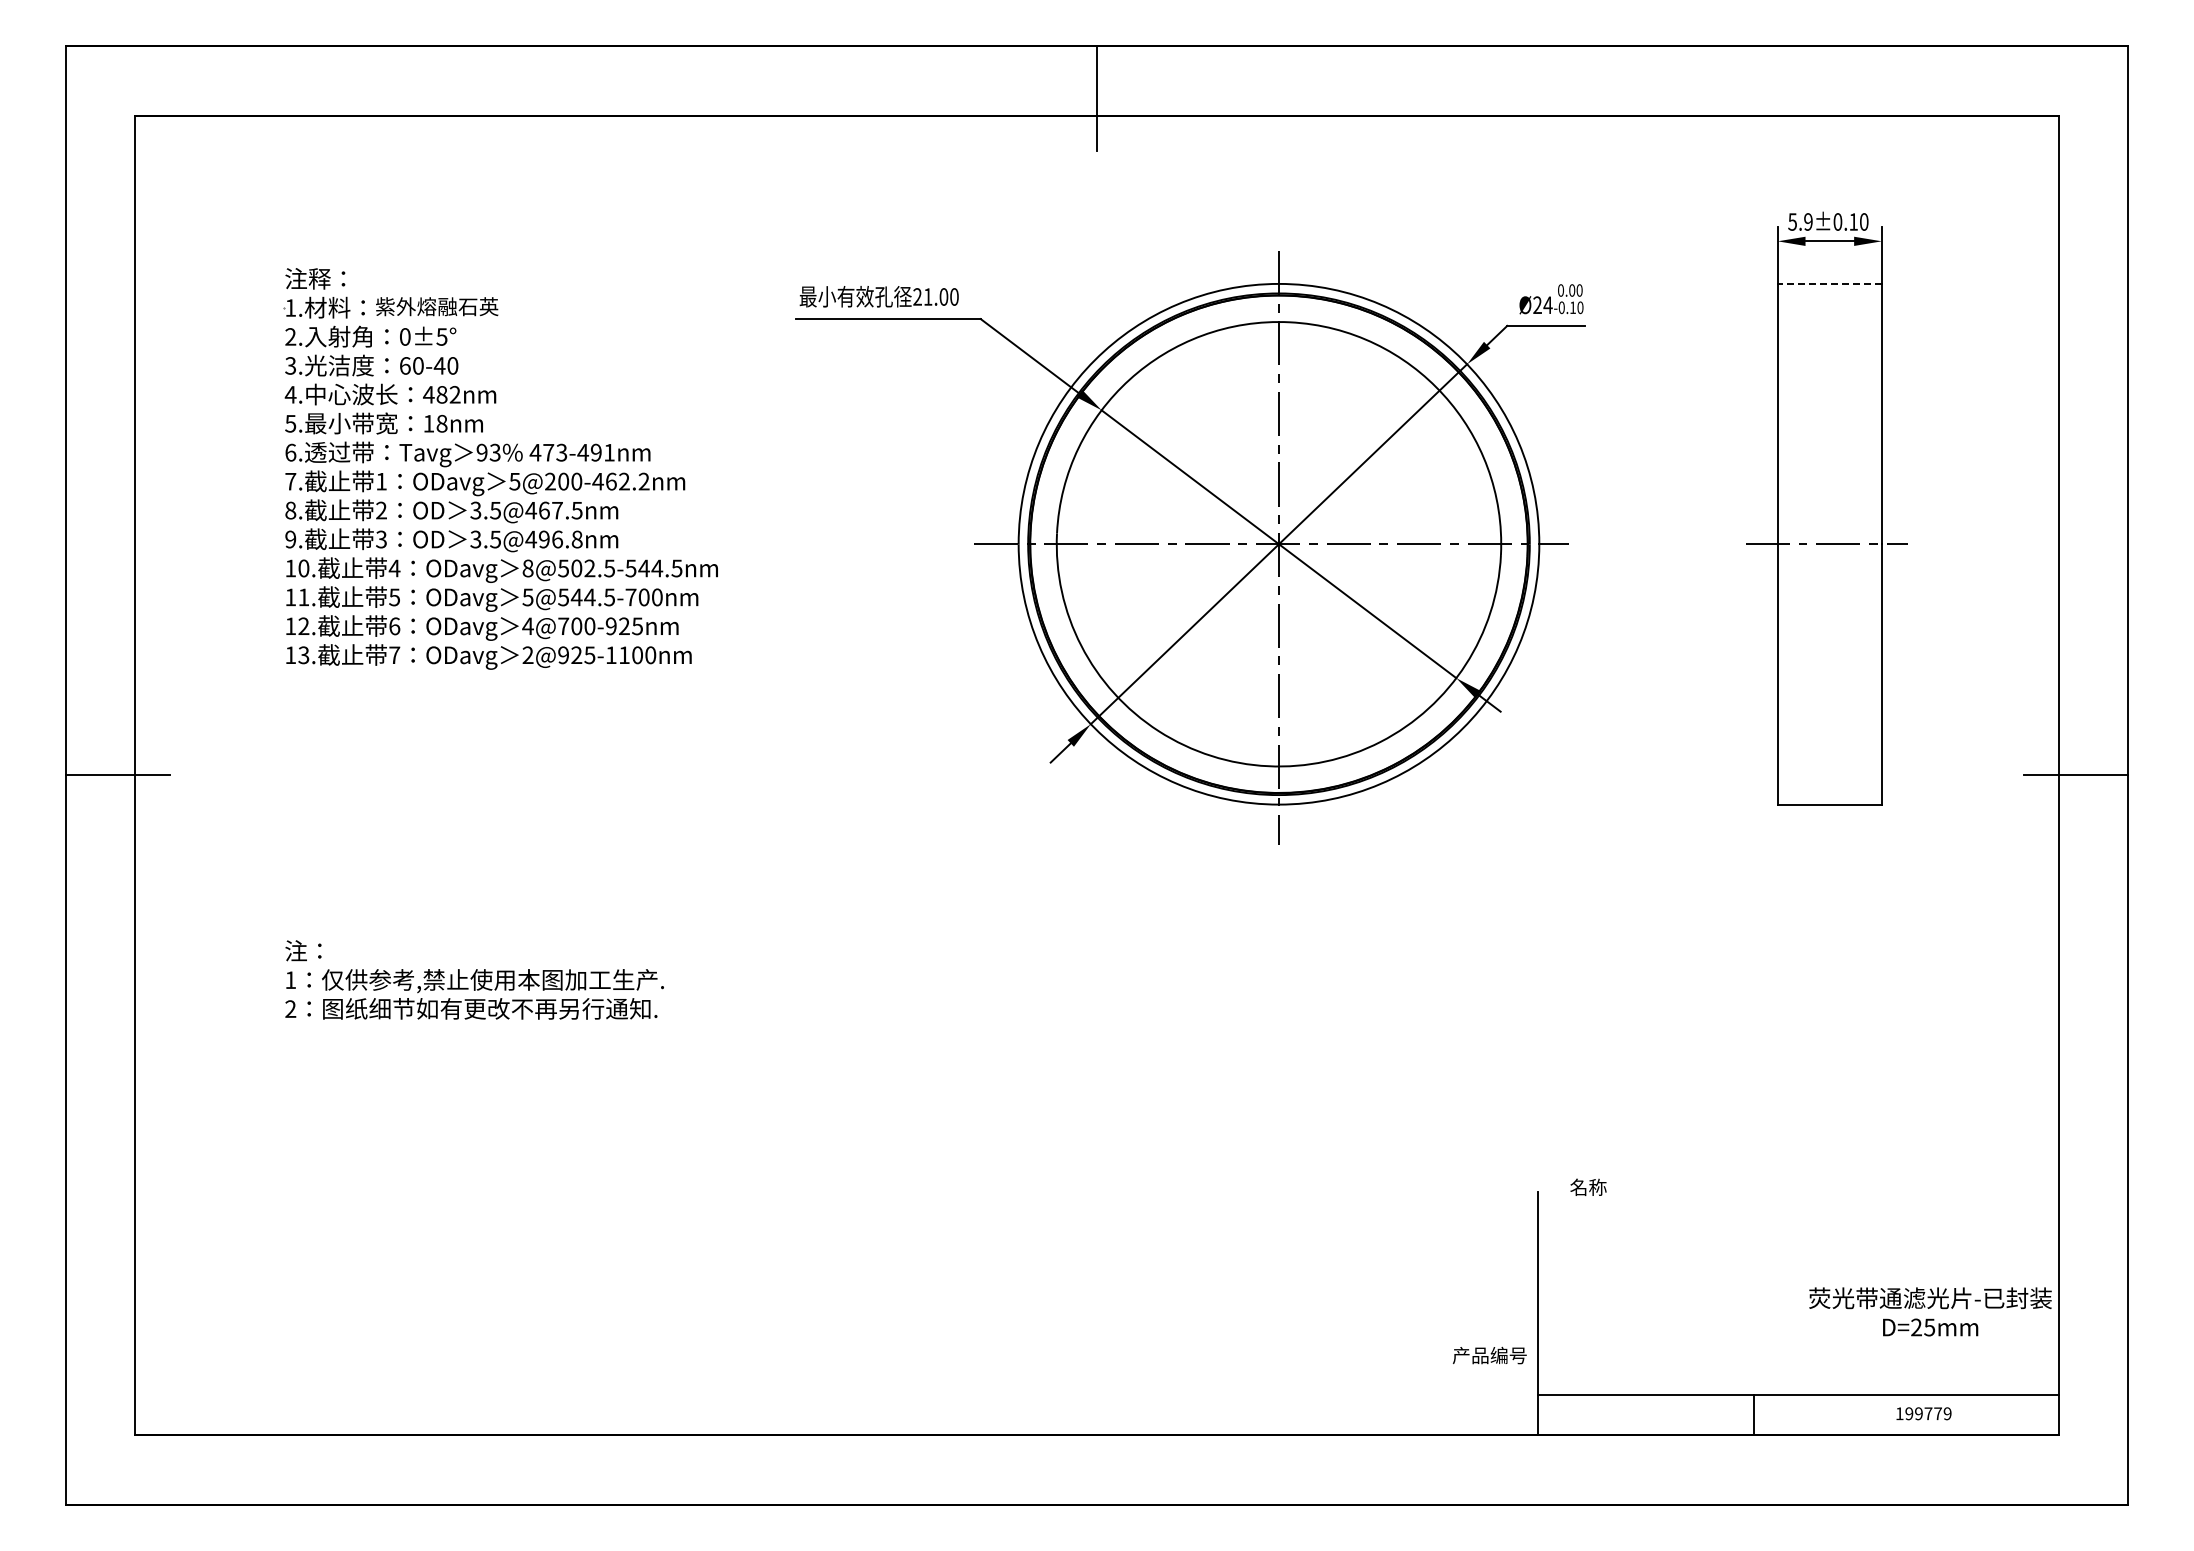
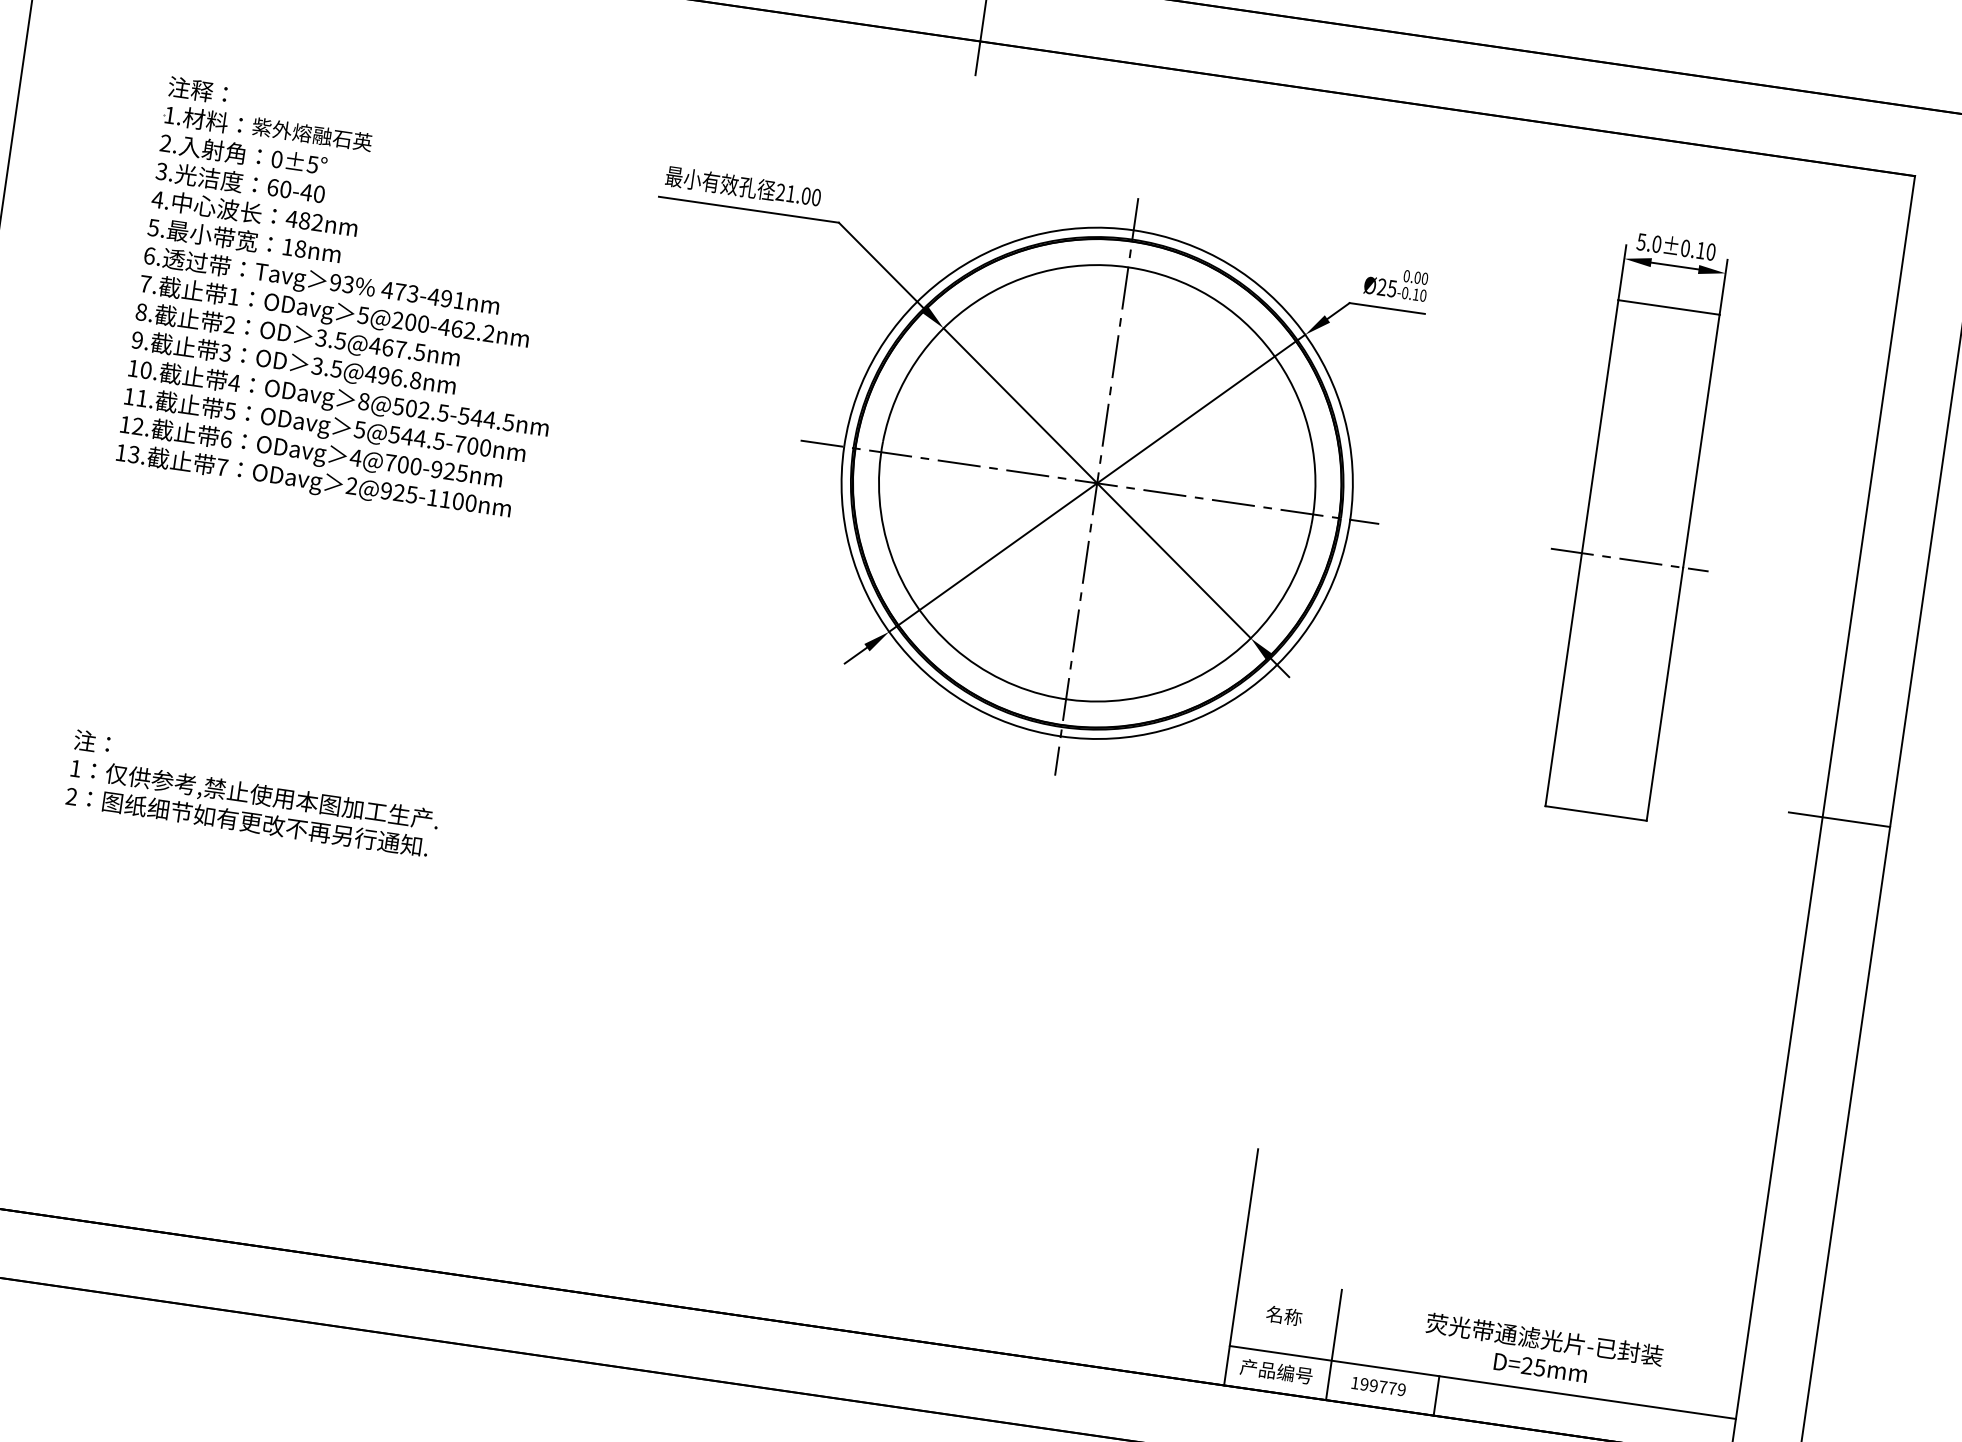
text: (1808, 221) -> (1657, 243), 5.9±0.10 -> 5.0±0.10
line: (1829, 283) -> (1668, 307), dashed -> solid
text: (1547, 305) -> (1391, 288), Ø24 -> Ø25
text: (1588, 1186) -> (1284, 1315), moved
text: (1930, 1311) -> (1542, 1352), moved
text: (1489, 1355) -> (1276, 1371), moved
line: (1642, 1378) -> (1333, 1345), added
text: (1923, 1413) -> (1378, 1386), moved

